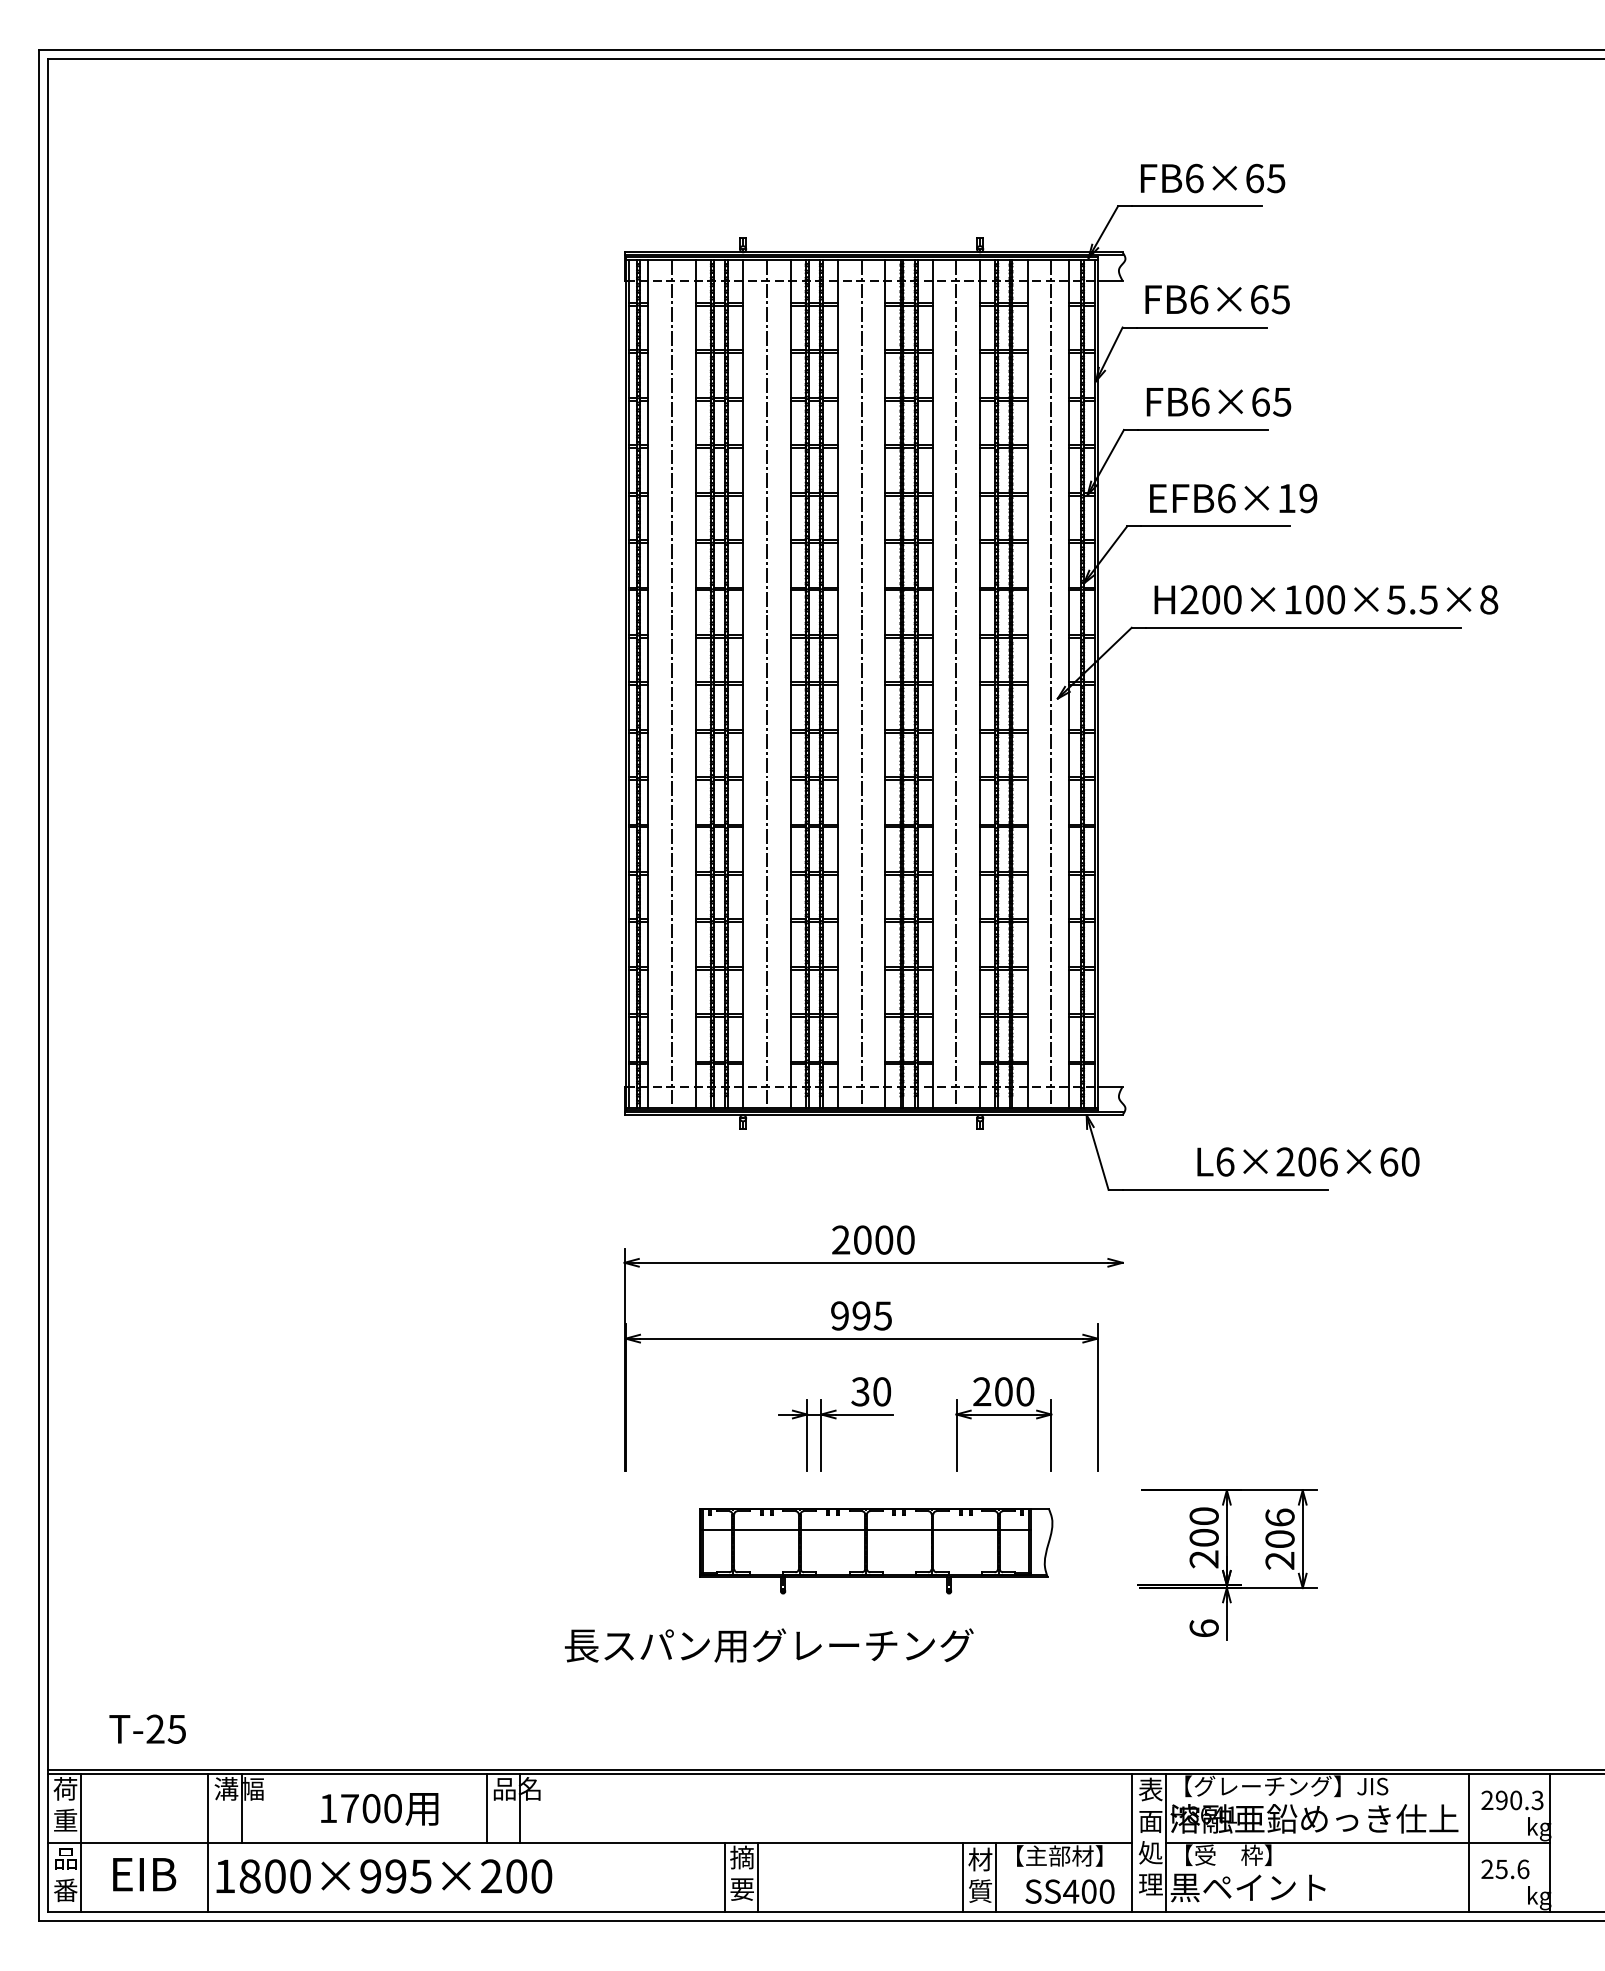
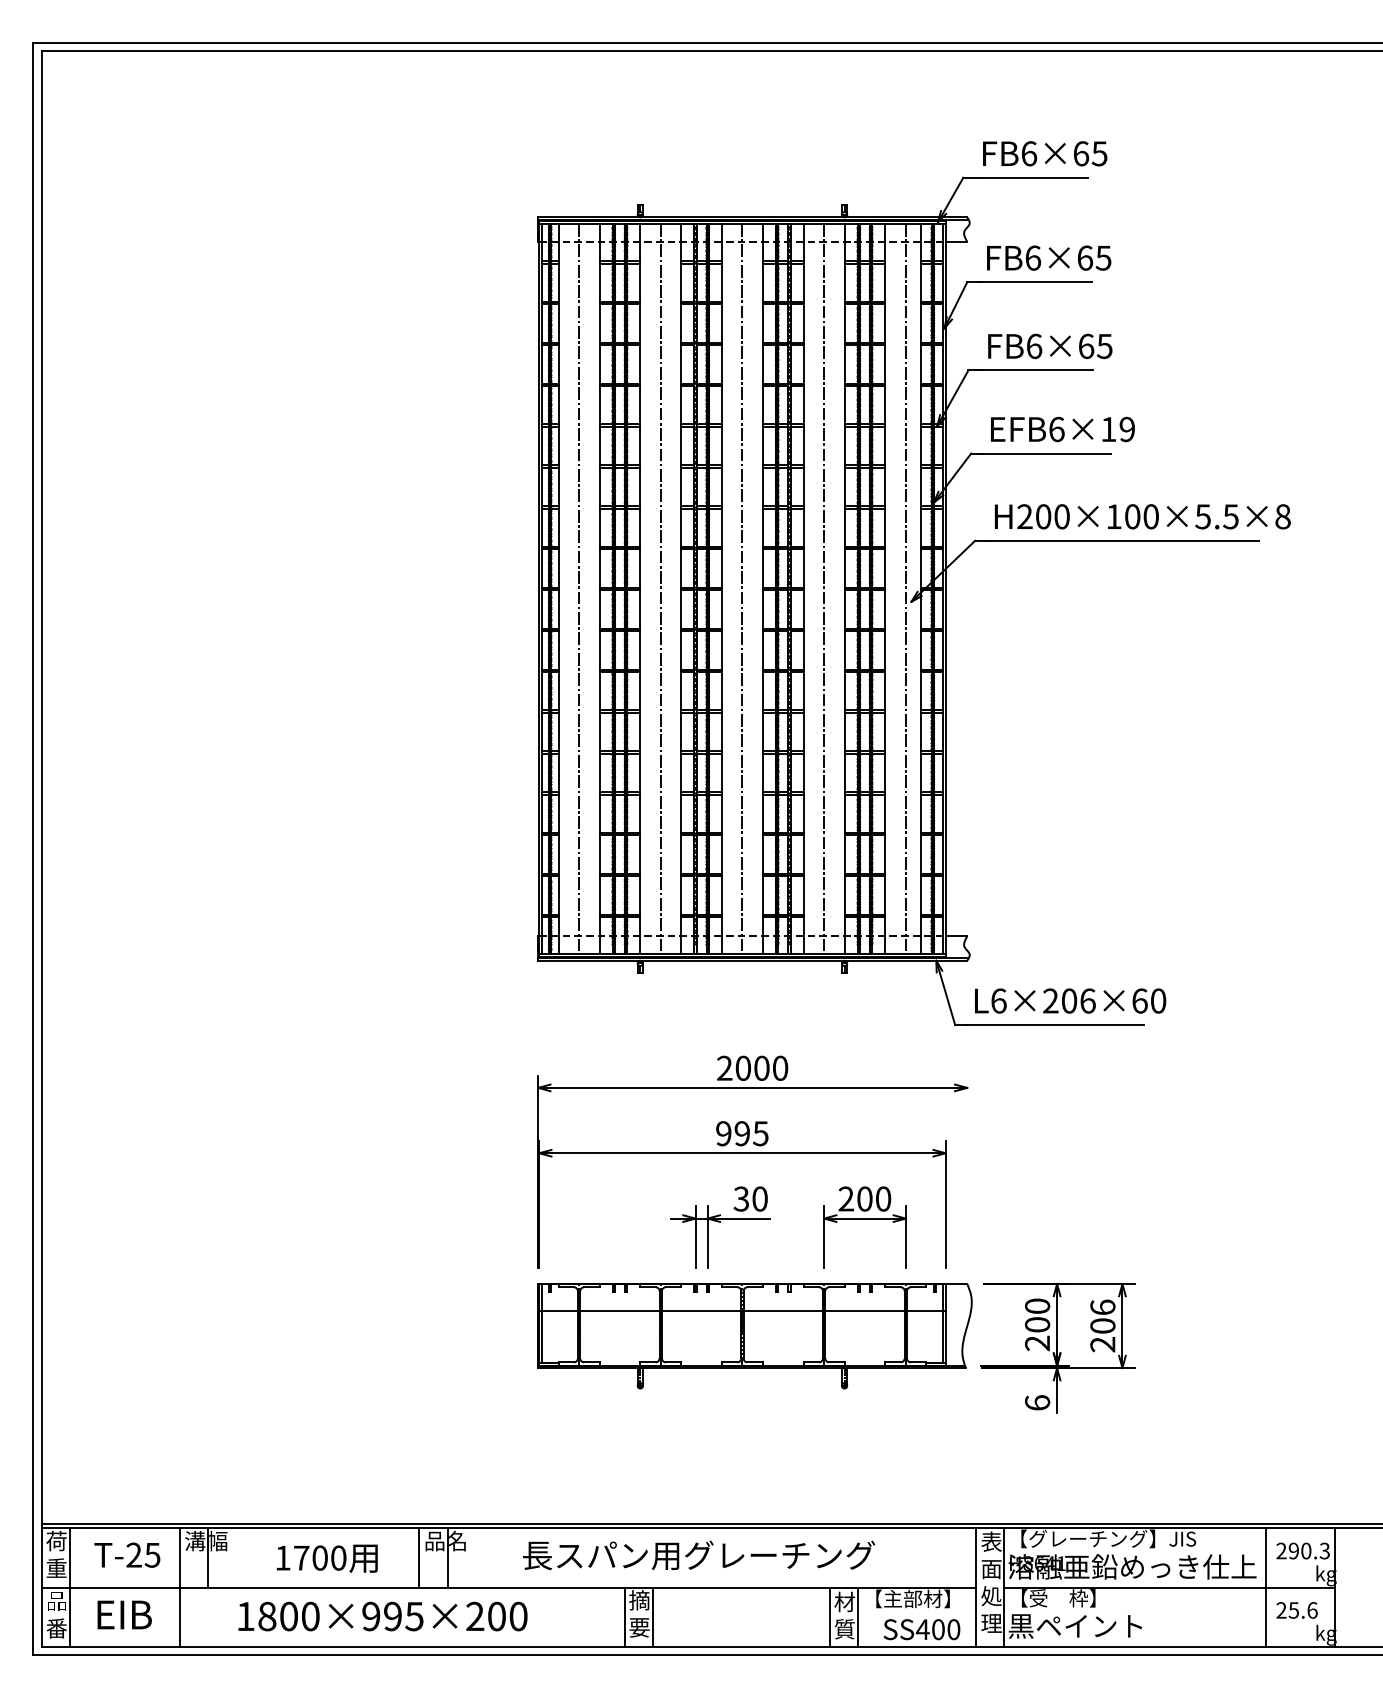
text: (1308, 1161) -> (1070, 1000), moved
part: (876, 1550) -> (755, 1335), size x1.43
text: (768, 1645) -> (698, 1555), moved
text: (147, 1728) -> (127, 1554), moved
text: (384, 1876) -> (383, 1616), moved

